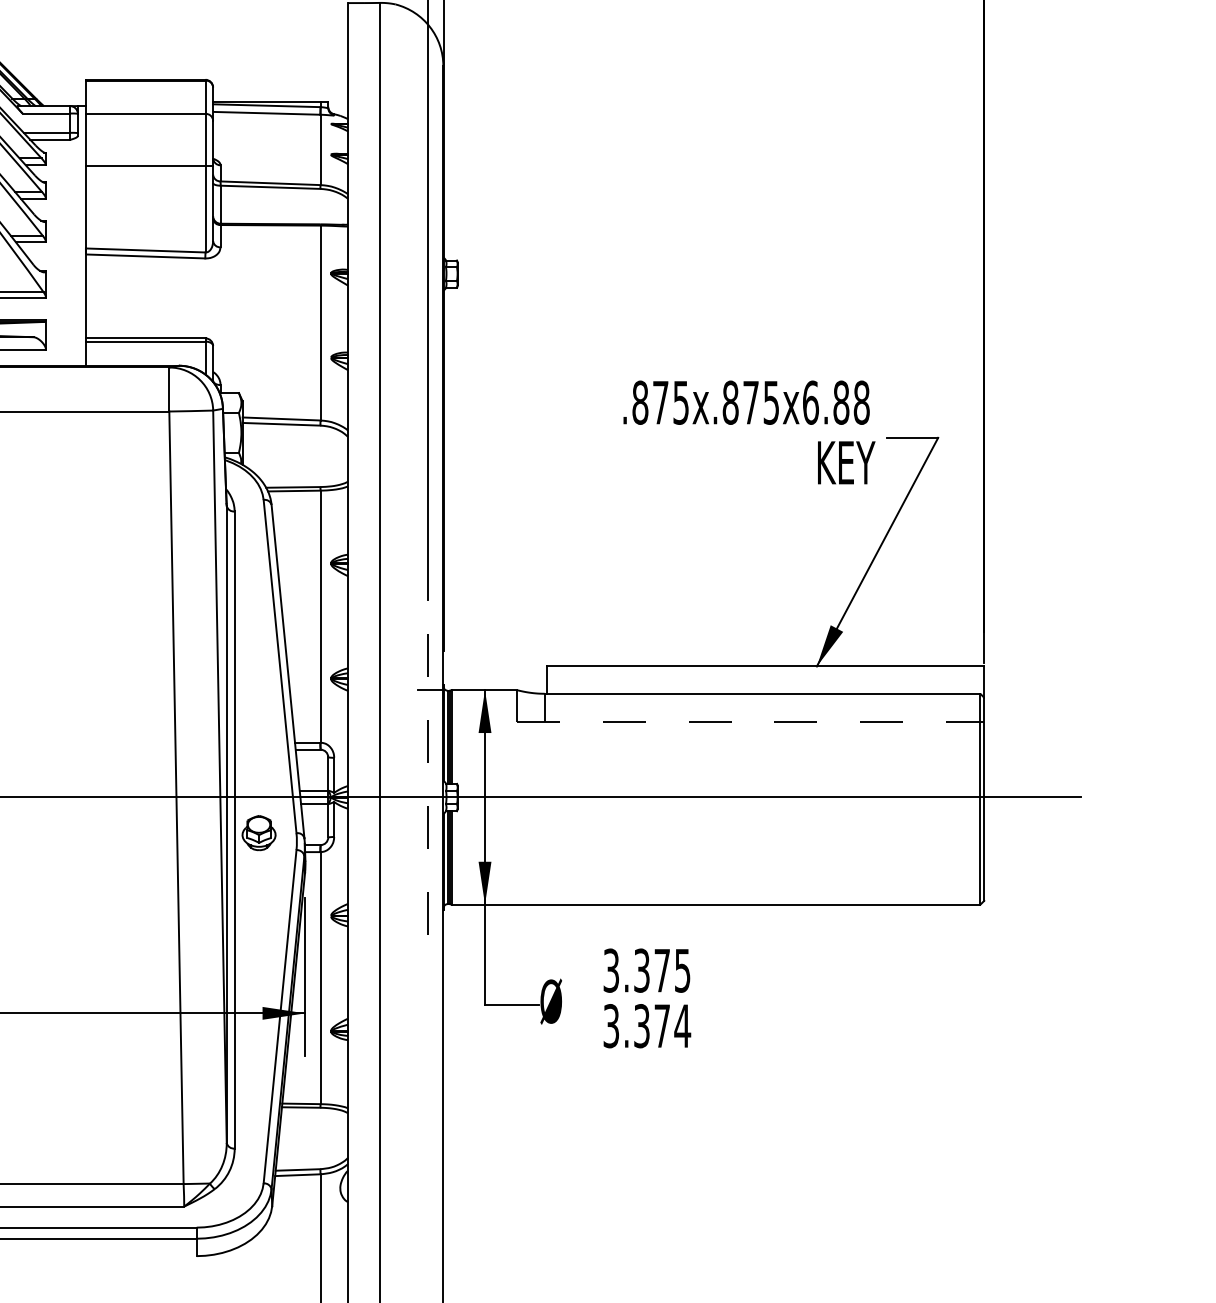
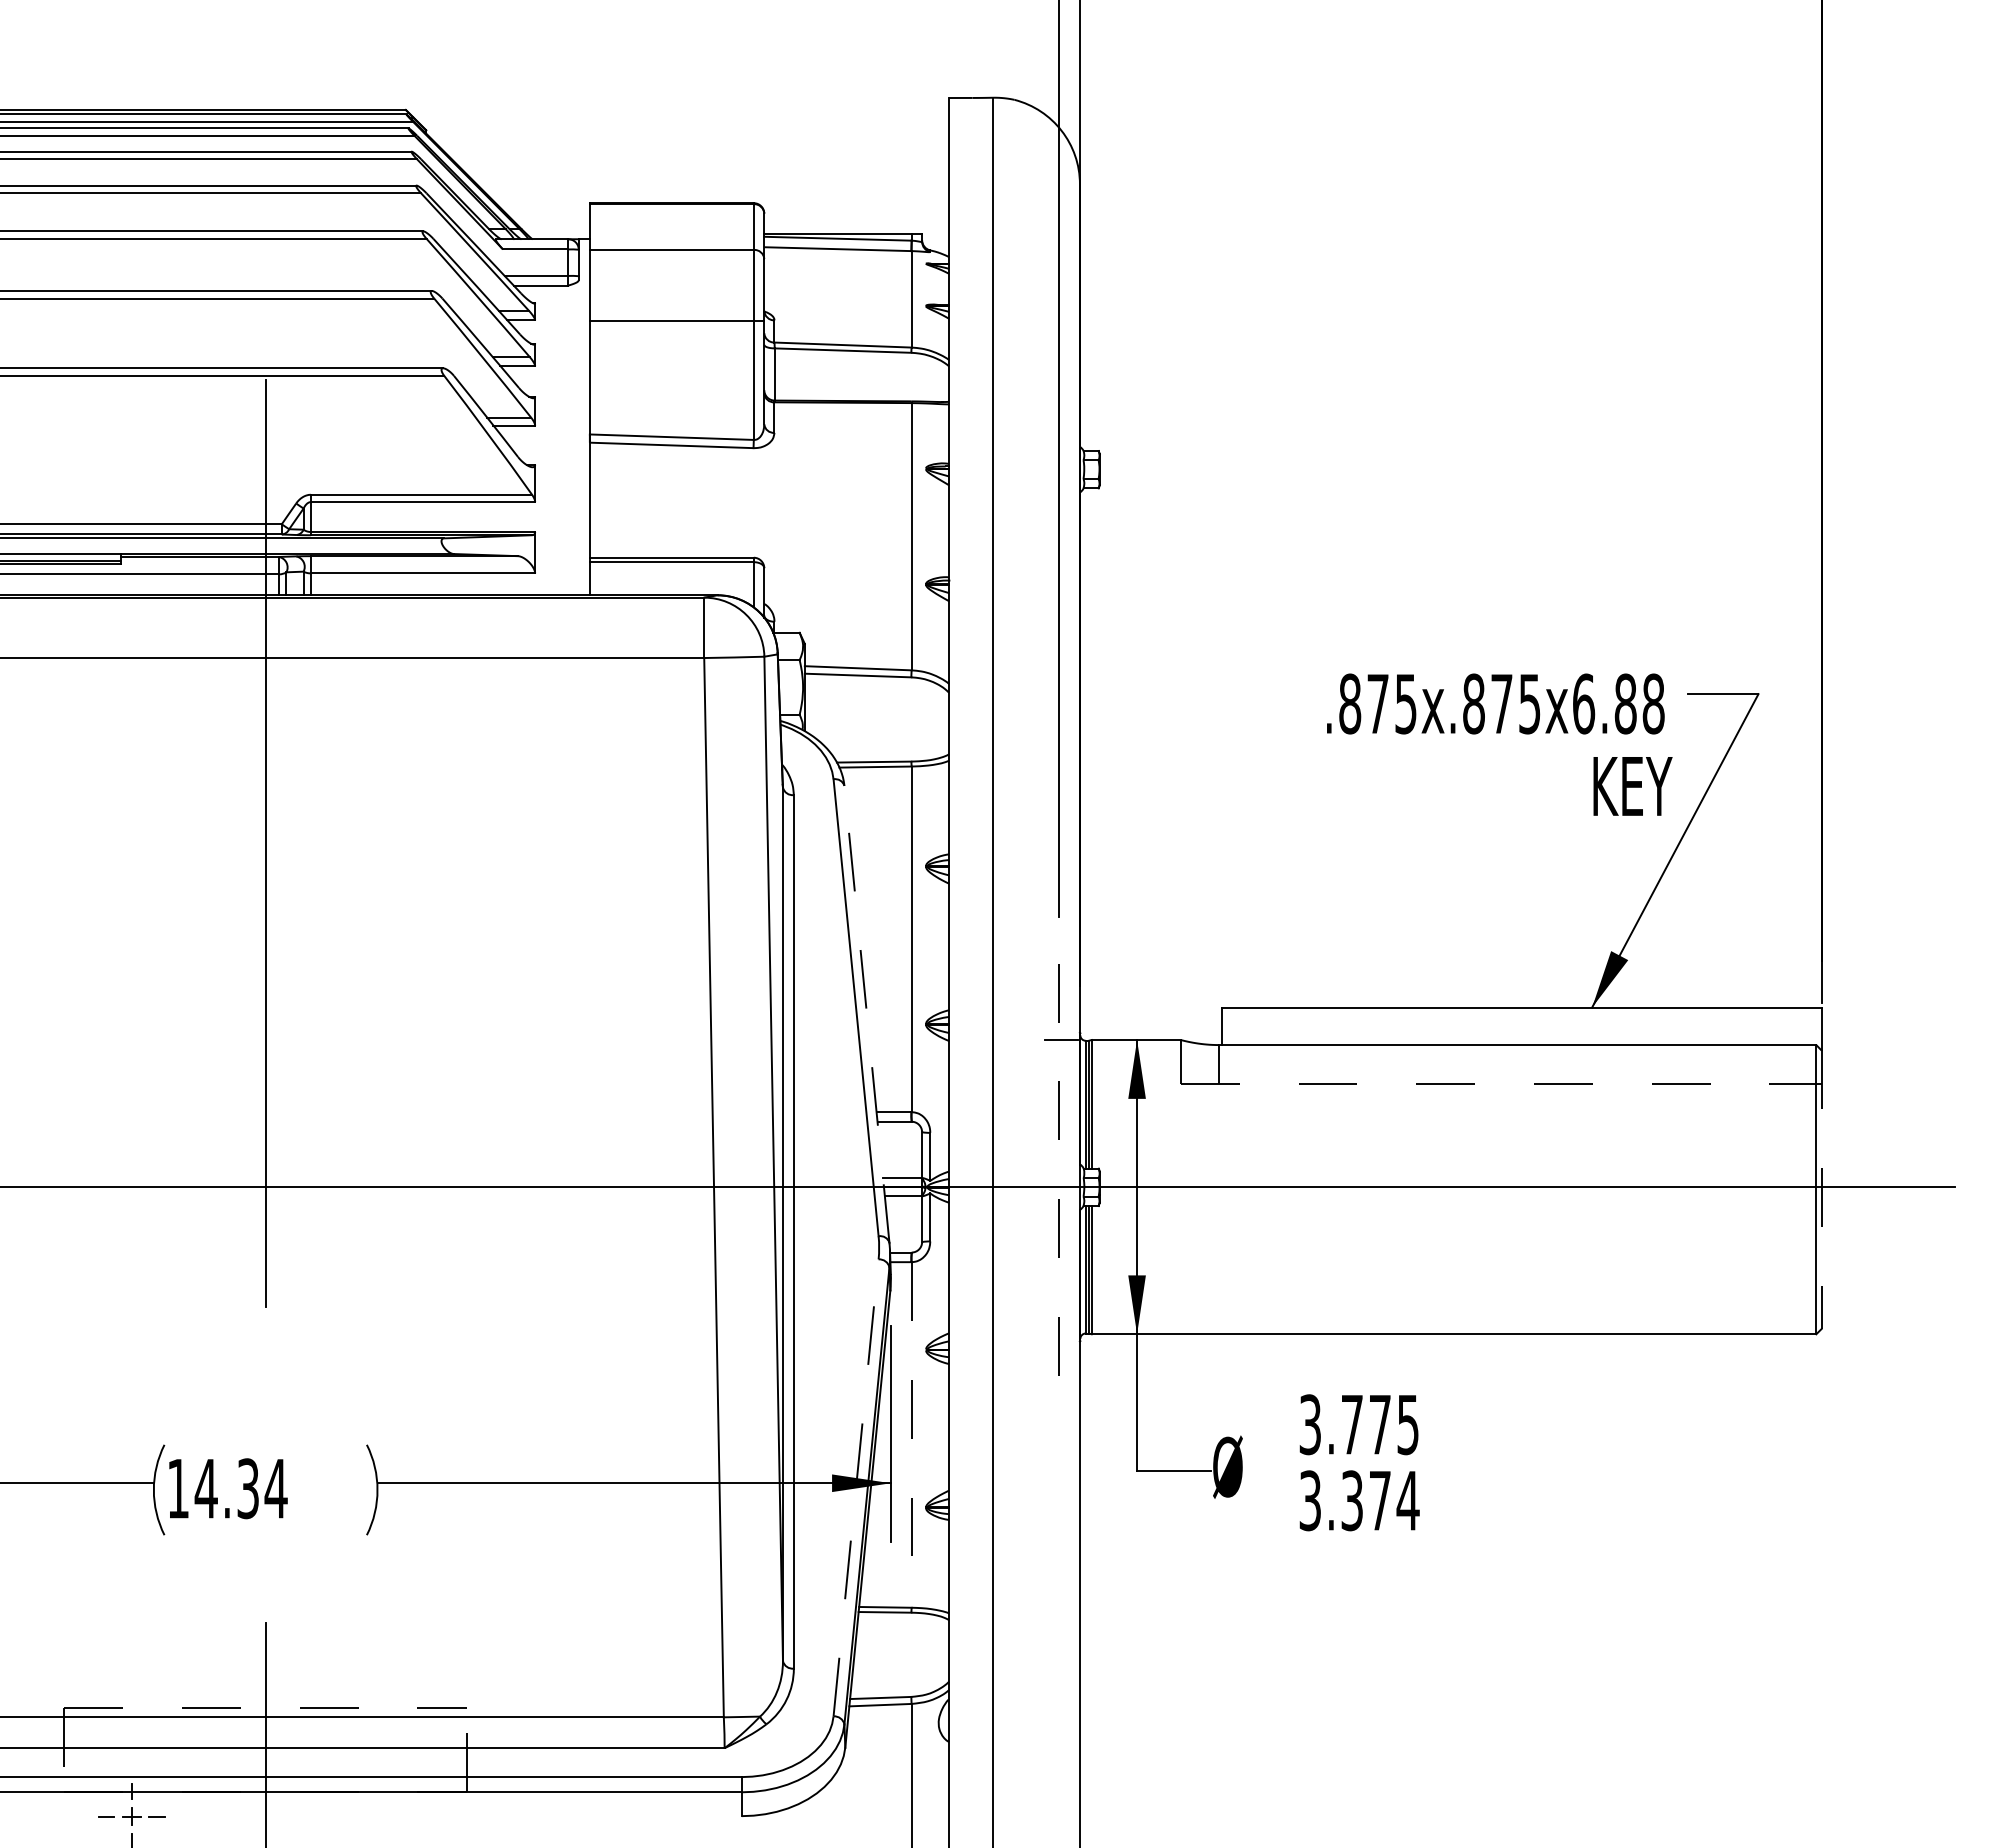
text: (749, 432) -> (1499, 744), moved
line: (287, 671) -> (866, 1014), solid -> dashed
line: (984, 799) -> (1821, 1190), solid -> dashed
part: (258, 832) -> (826, 1235), removed
text: (641, 970) -> (1351, 1424), 3.375 -> 3.775
line: (320, 977) -> (911, 1434), solid -> dashed
line: (280, 1016) -> (856, 1487), solid -> dashed

